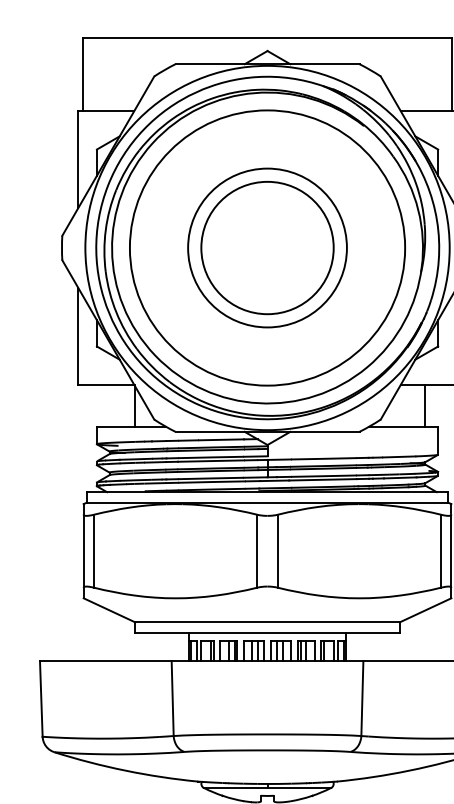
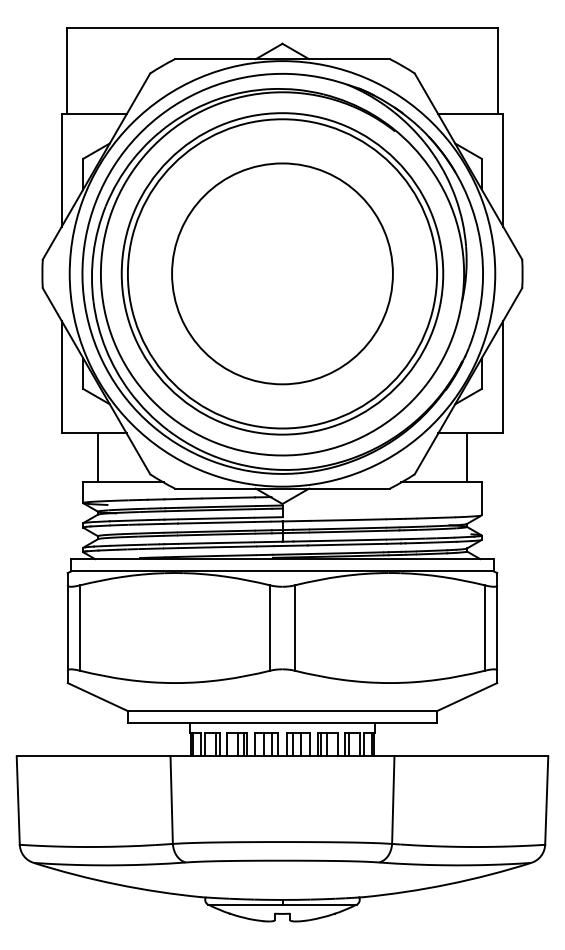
circle: (267, 247) -> (282, 273), size x1.43
circle: (267, 247) -> (282, 273), size x1.67
line: (134, 405) -> (98, 457), moved

